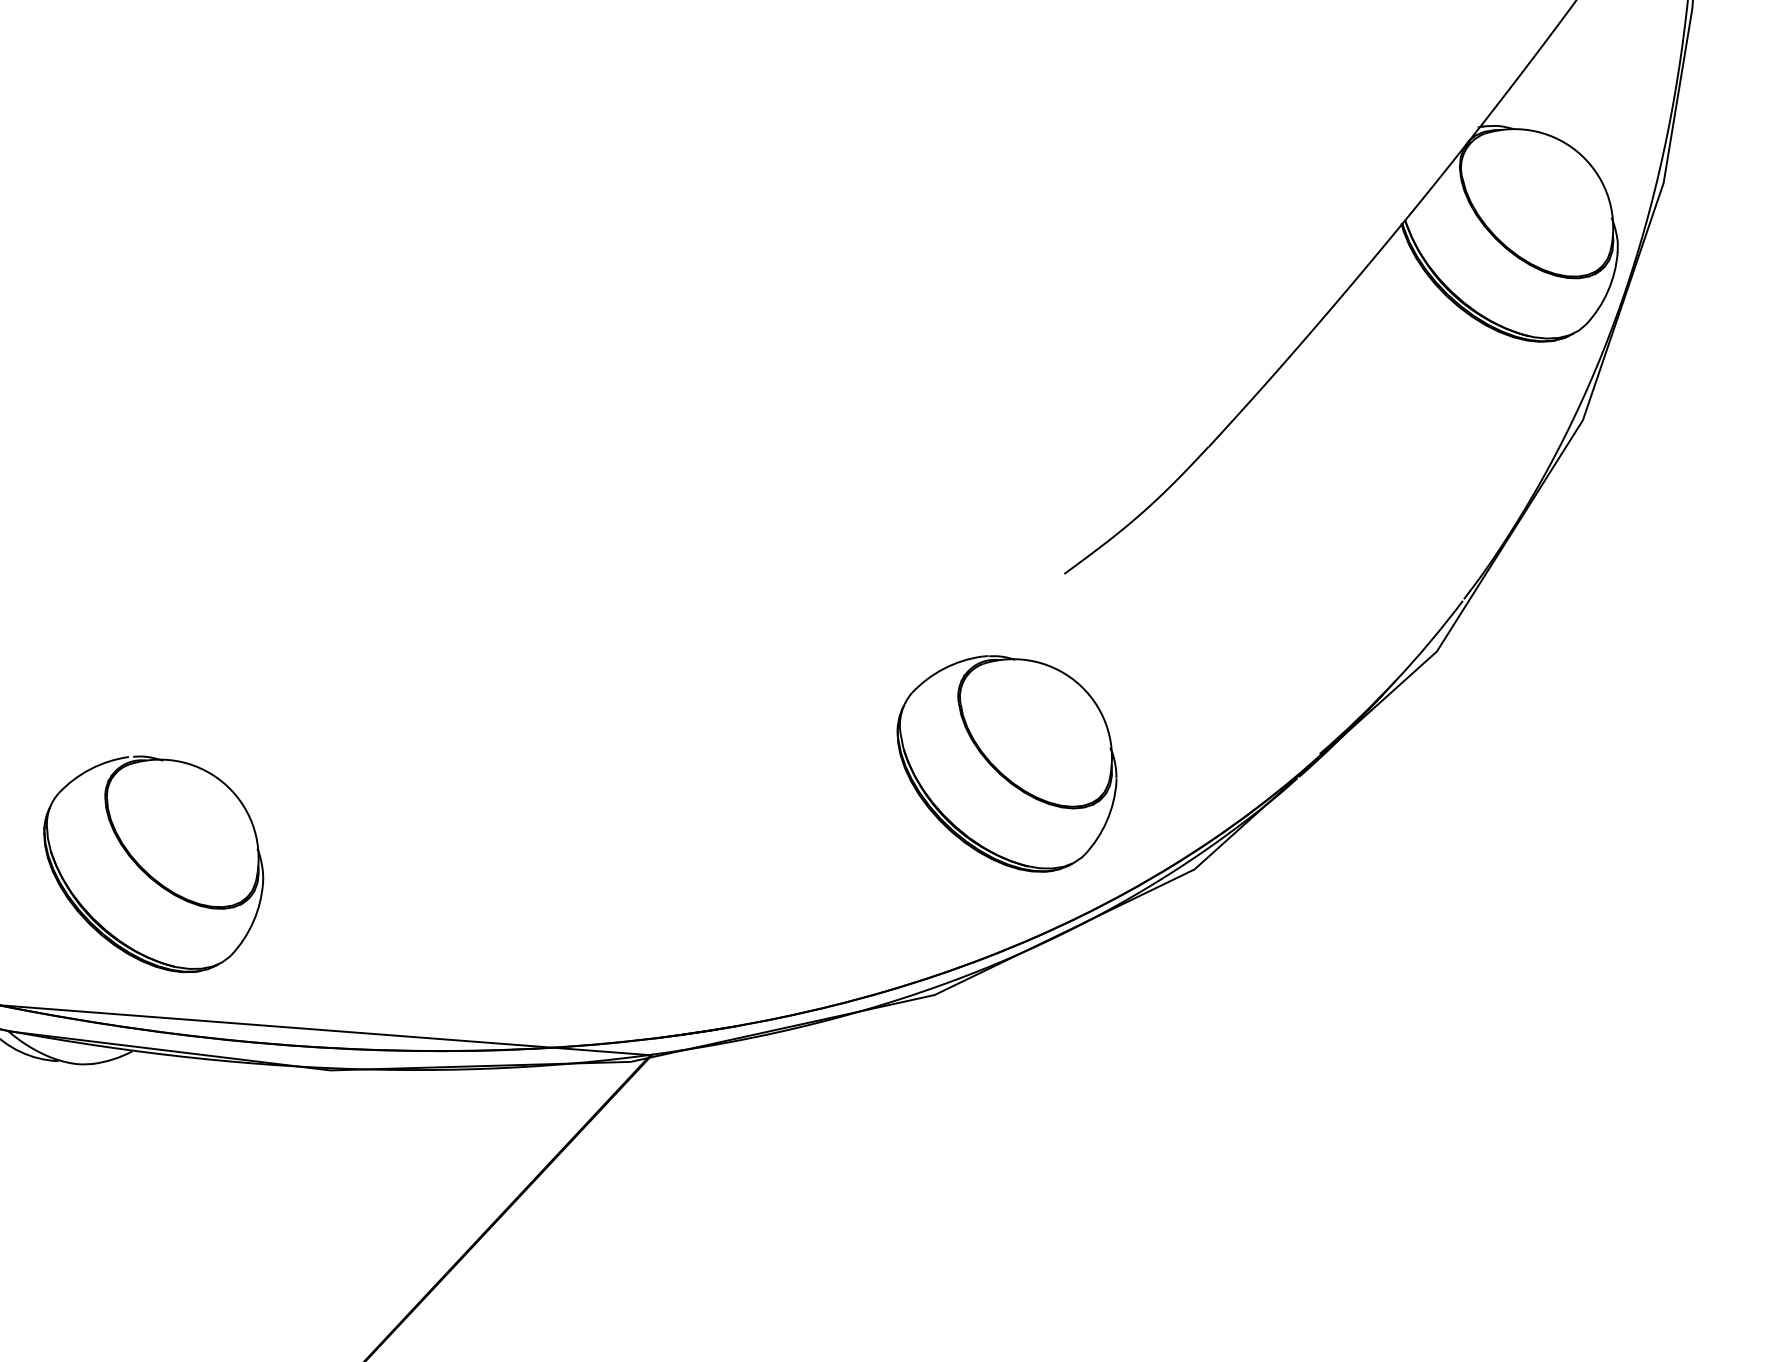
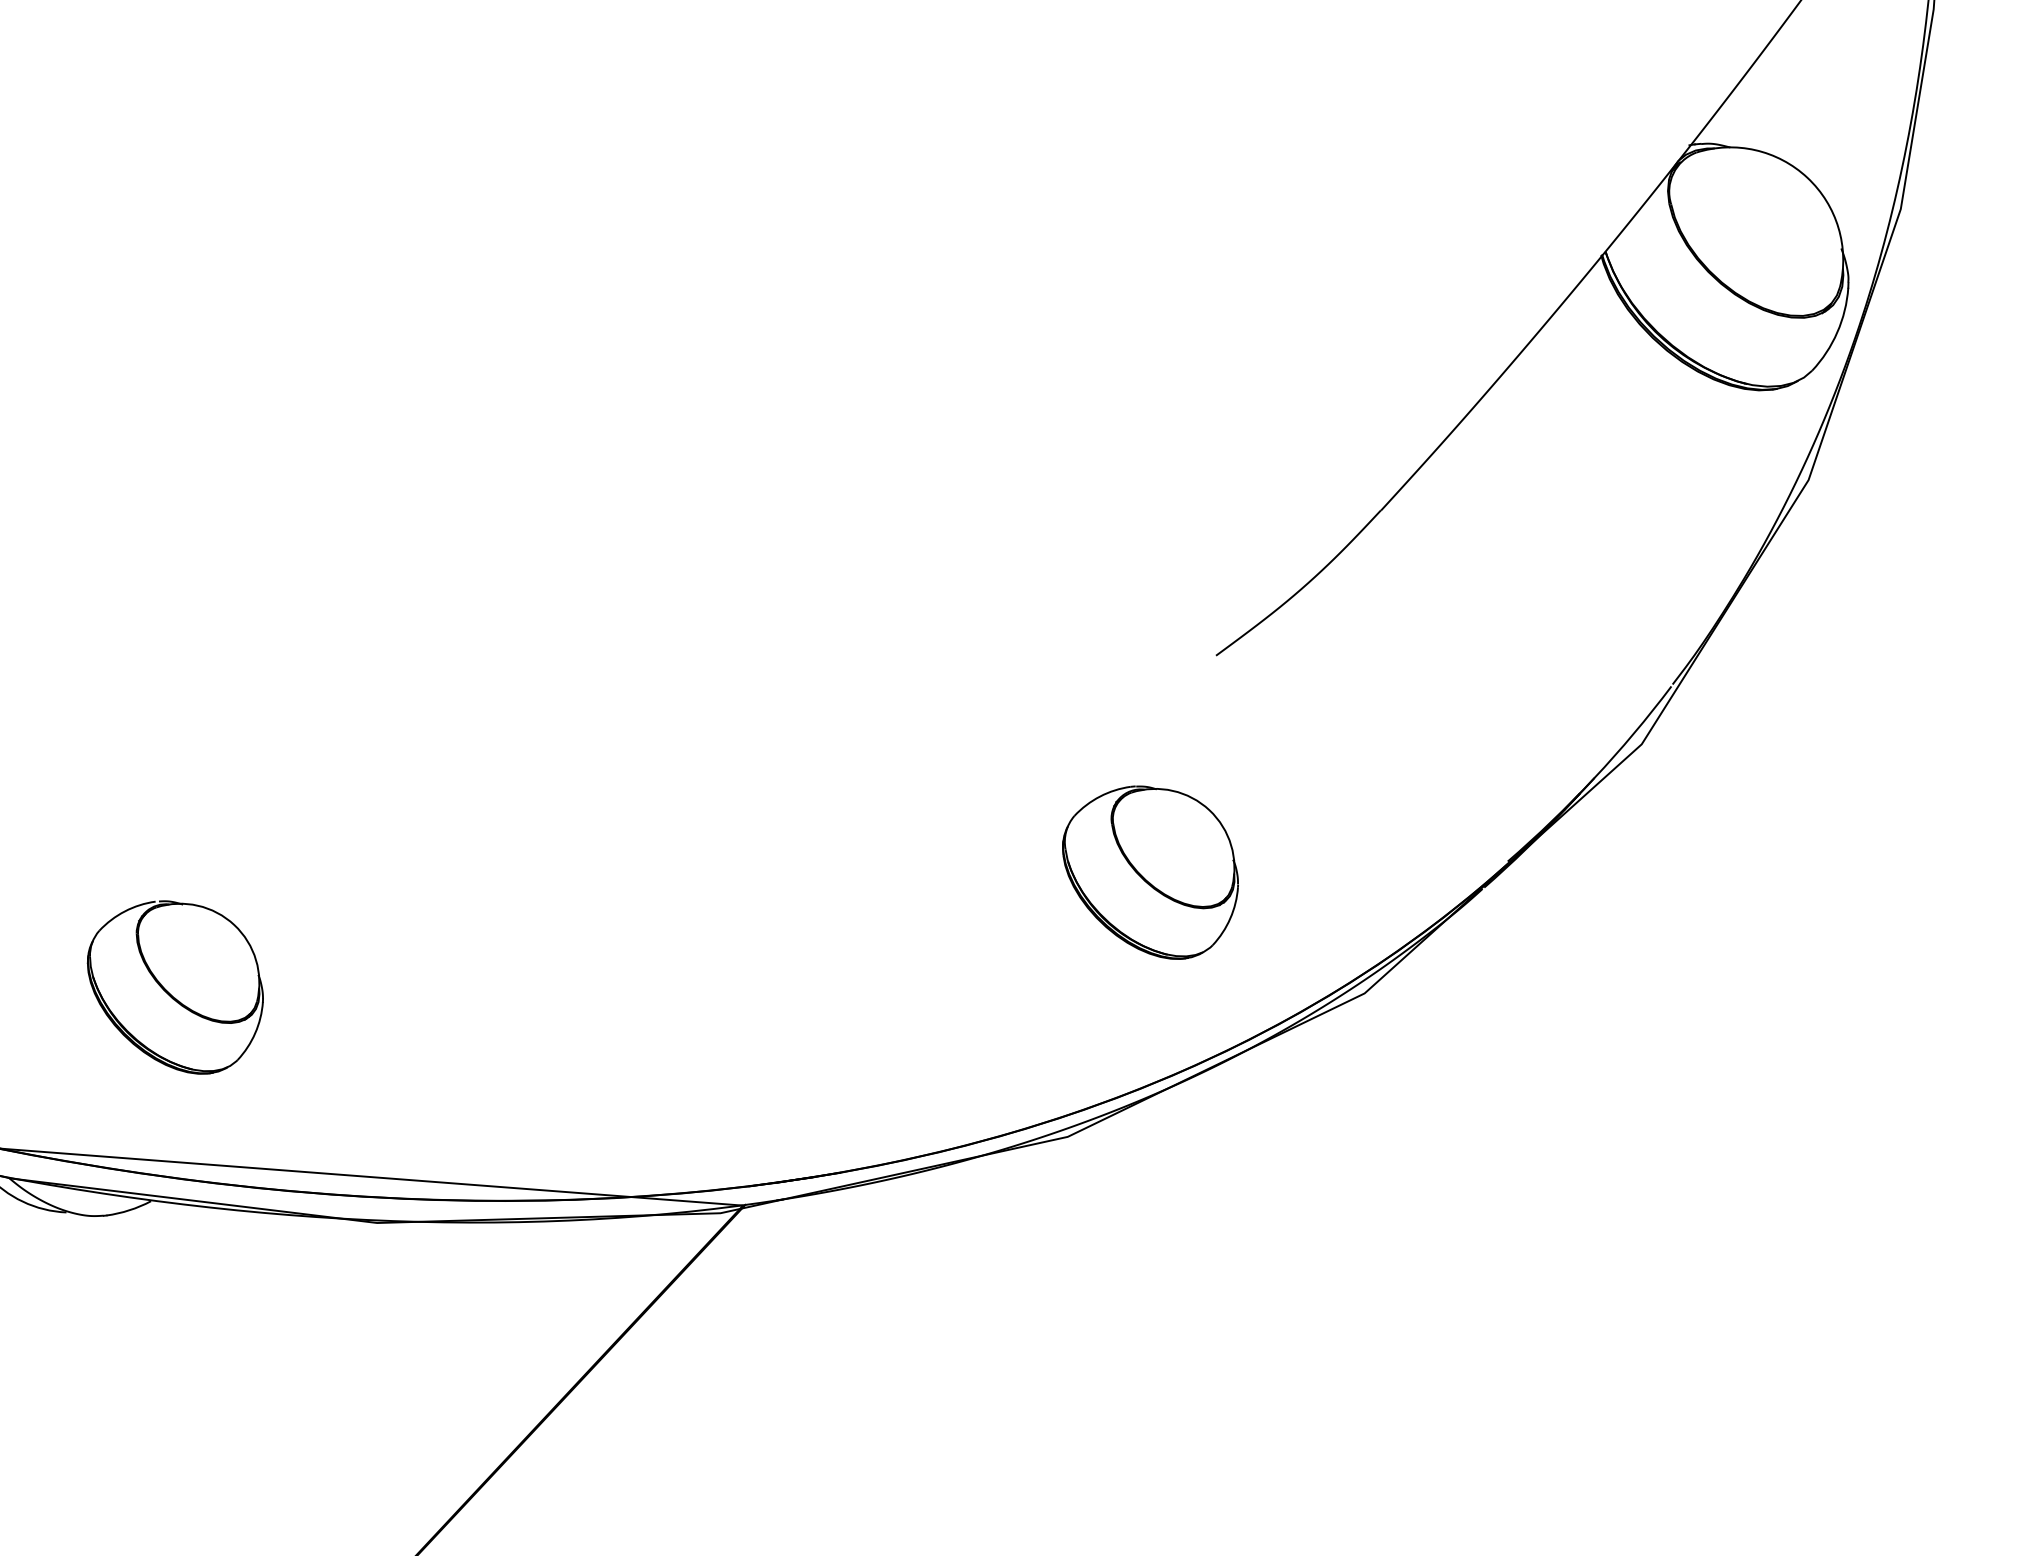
part: (1007, 763) -> (1150, 872), size x0.7
part: (153, 864) -> (175, 987), size x0.7

